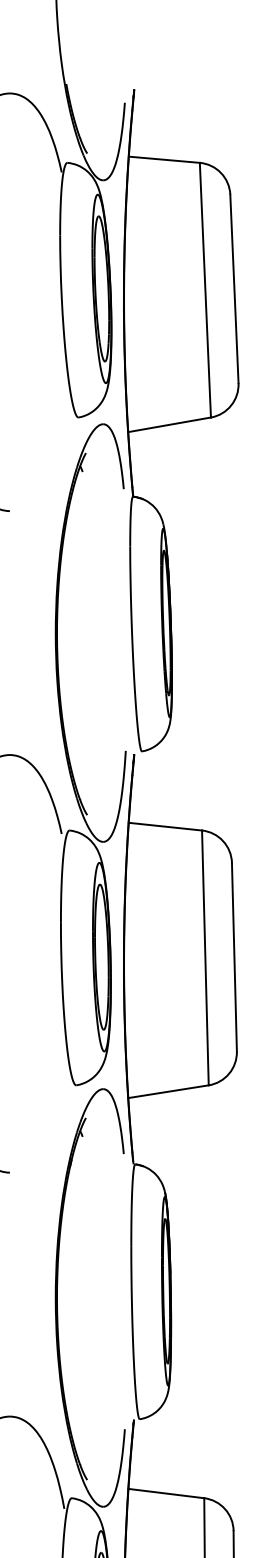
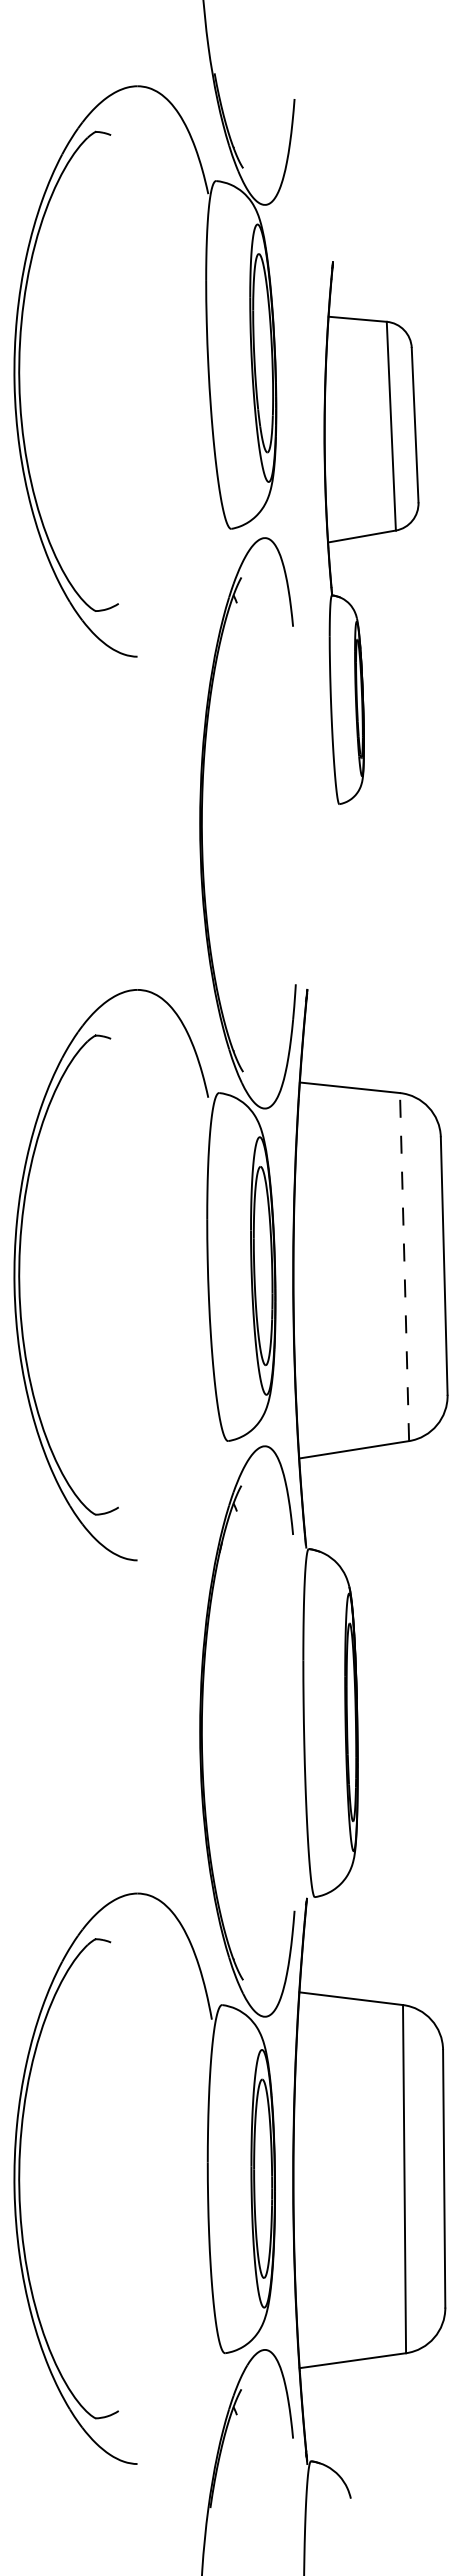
part: (181, 420) -> (371, 532), size x0.6
line: (205, 957) -> (404, 1266), solid -> dashed

